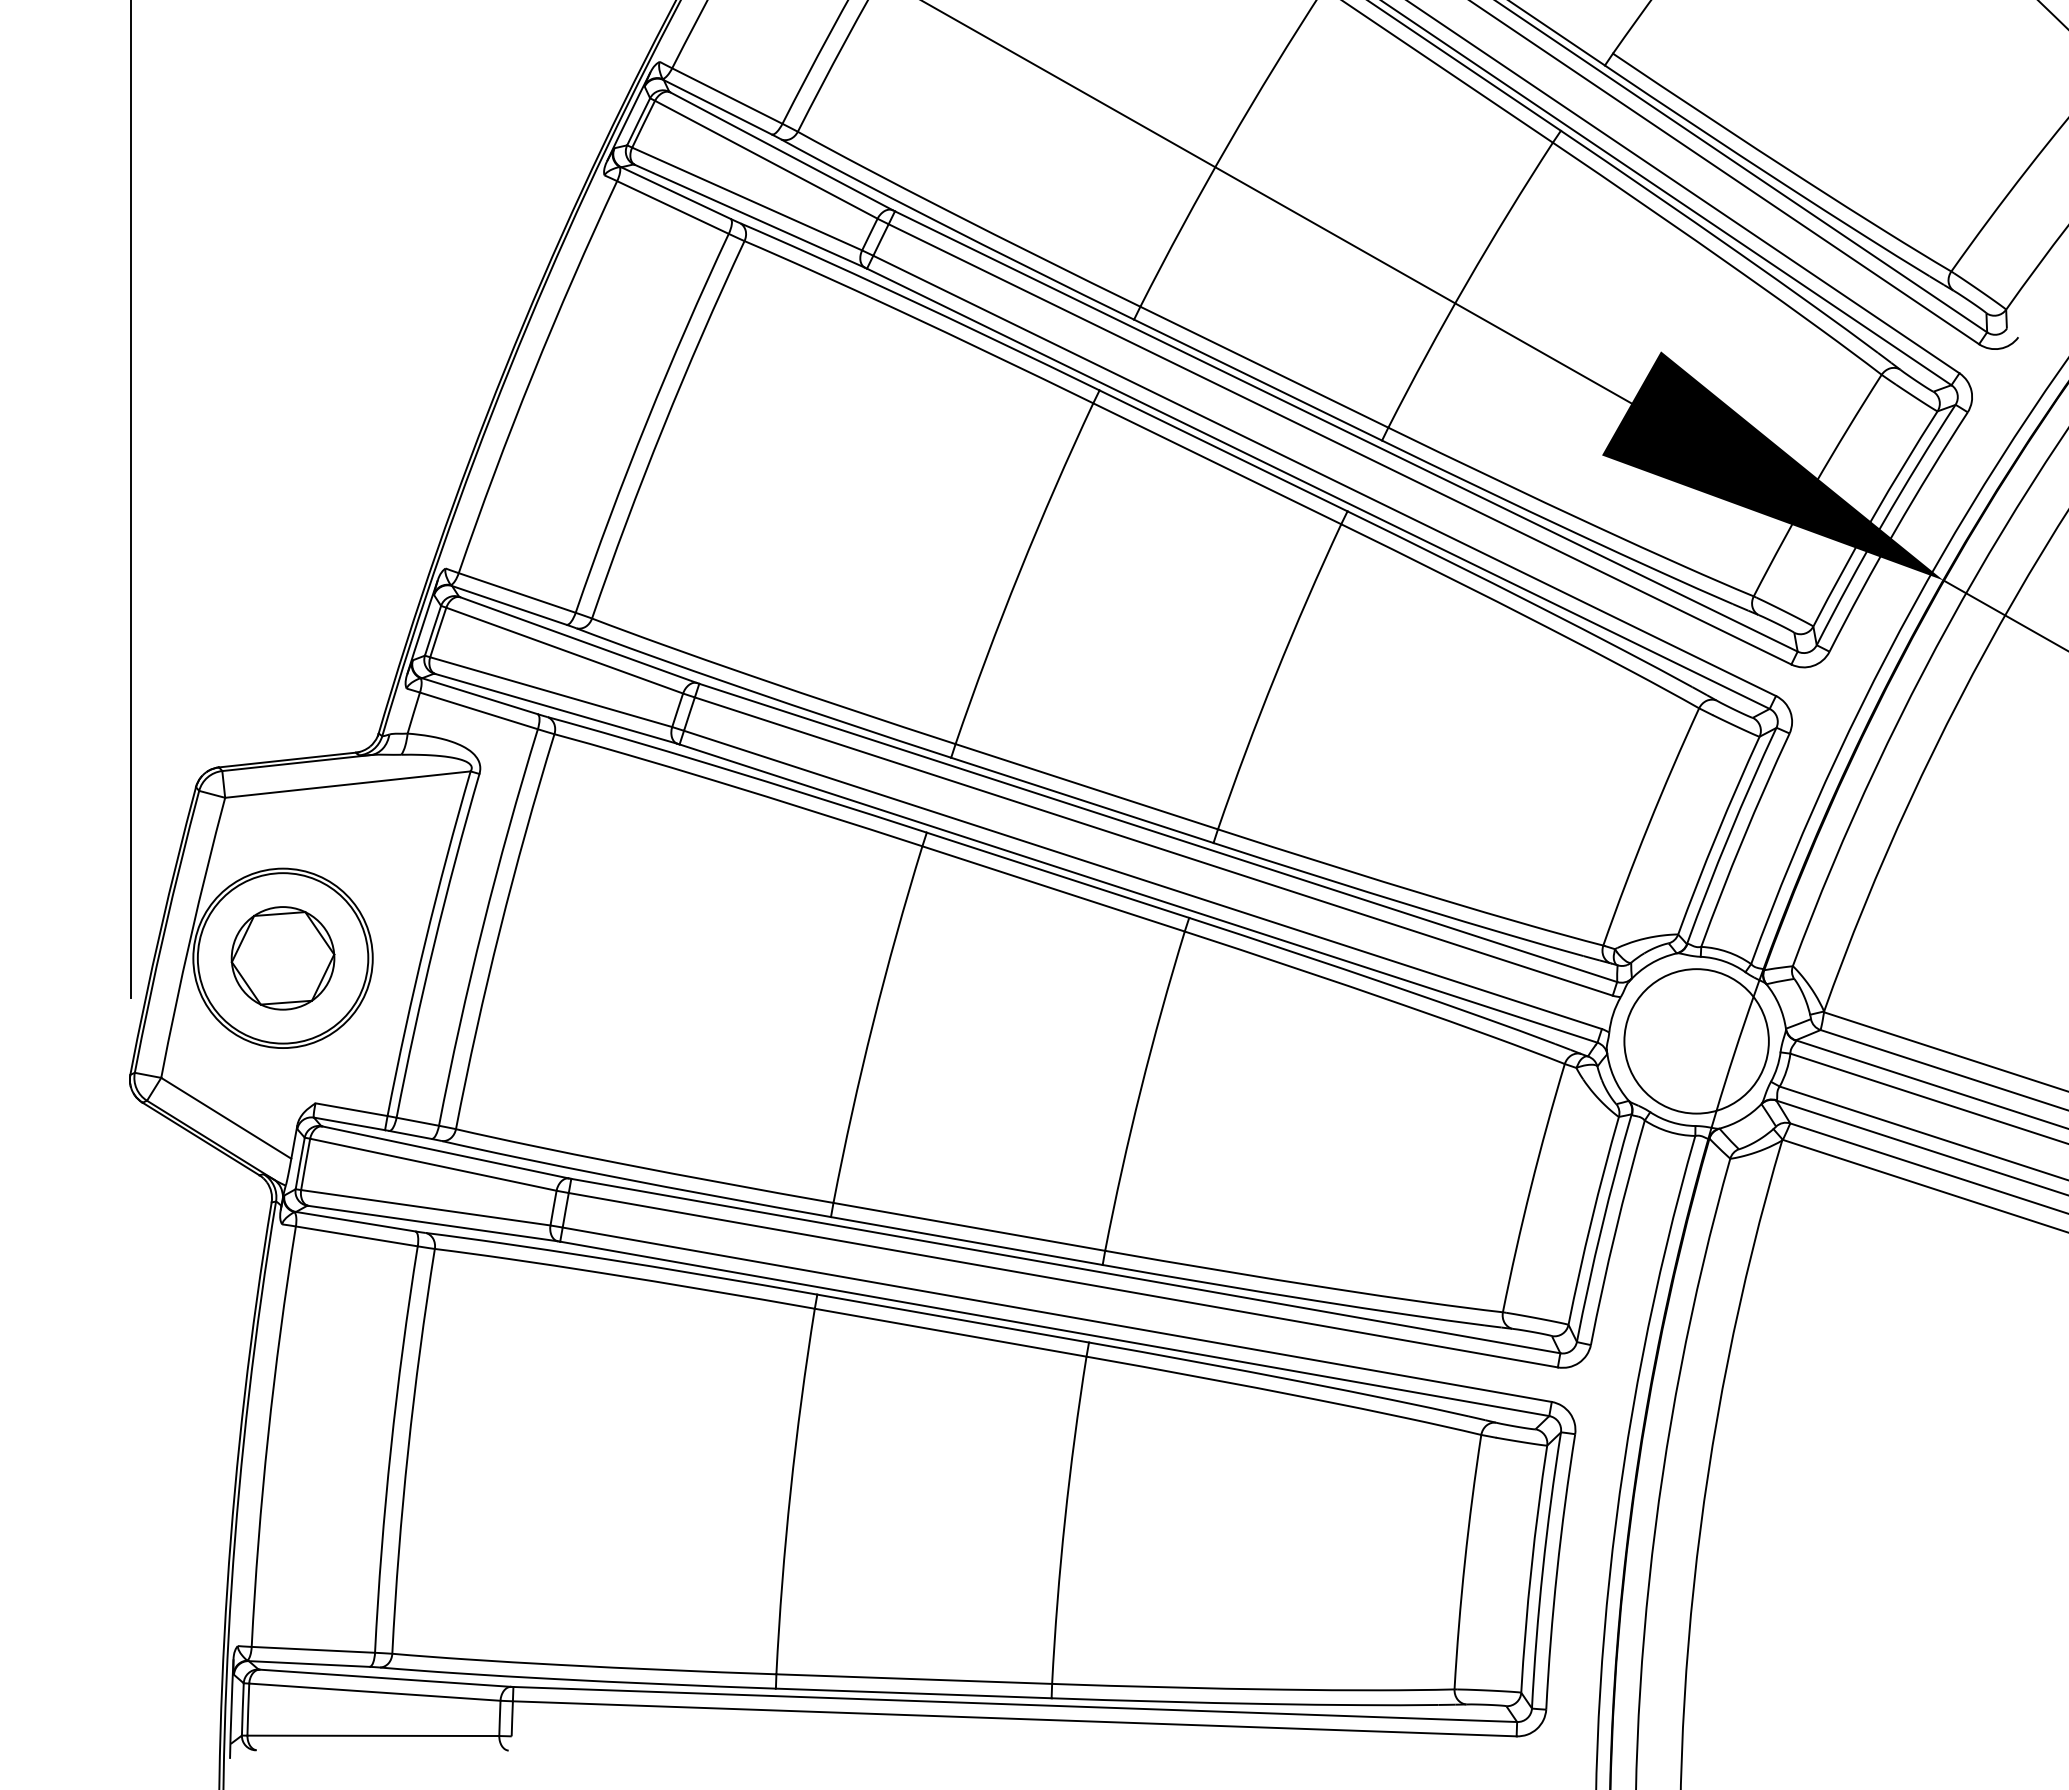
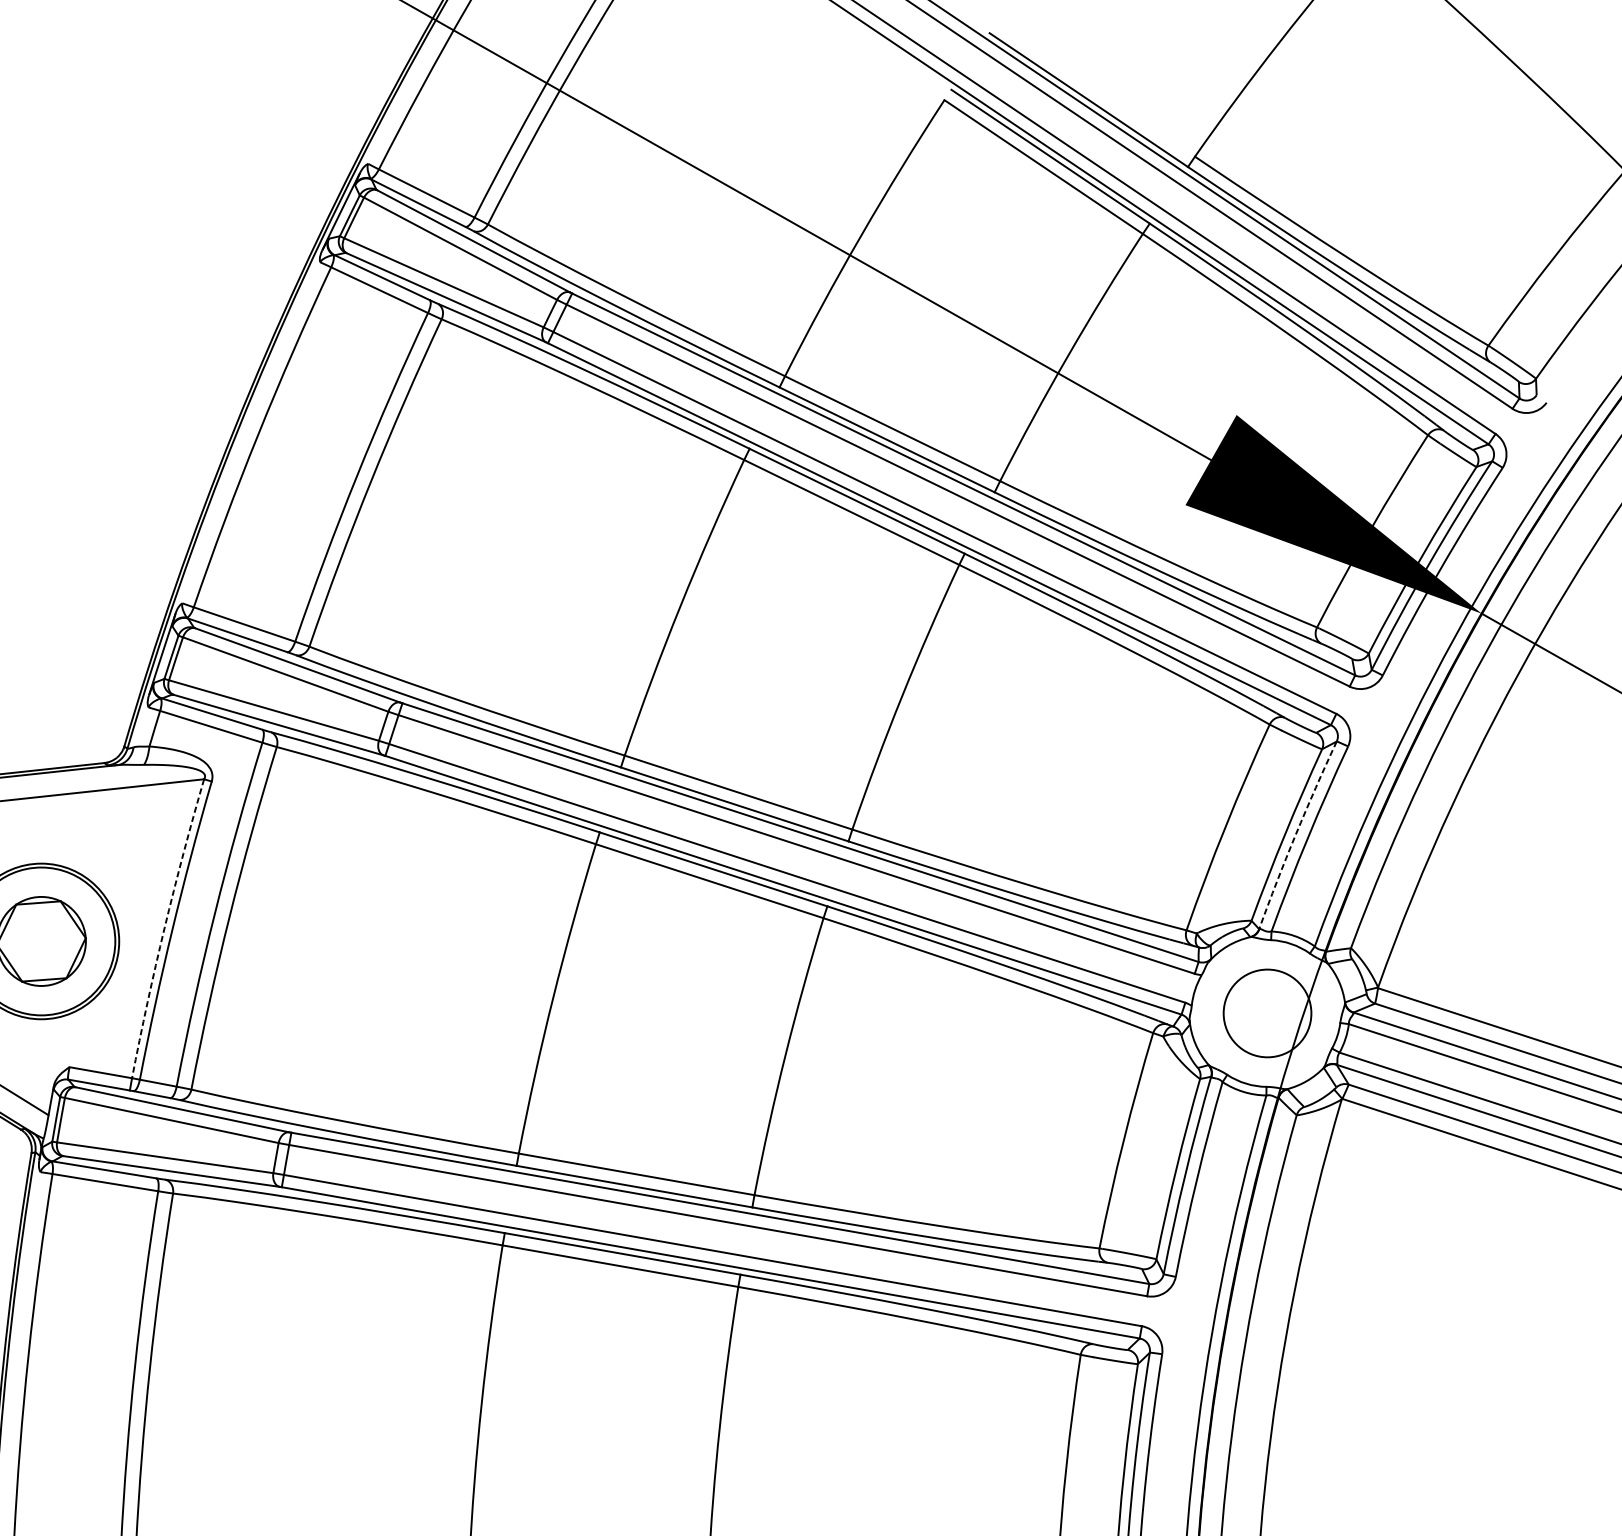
arc: (1729, 835) -> (1296, 834), solid -> dashed
arc: (425, 942) -> (164, 927), solid -> dashed
circle: (1696, 1041) -> (1267, 1013), size x0.7

